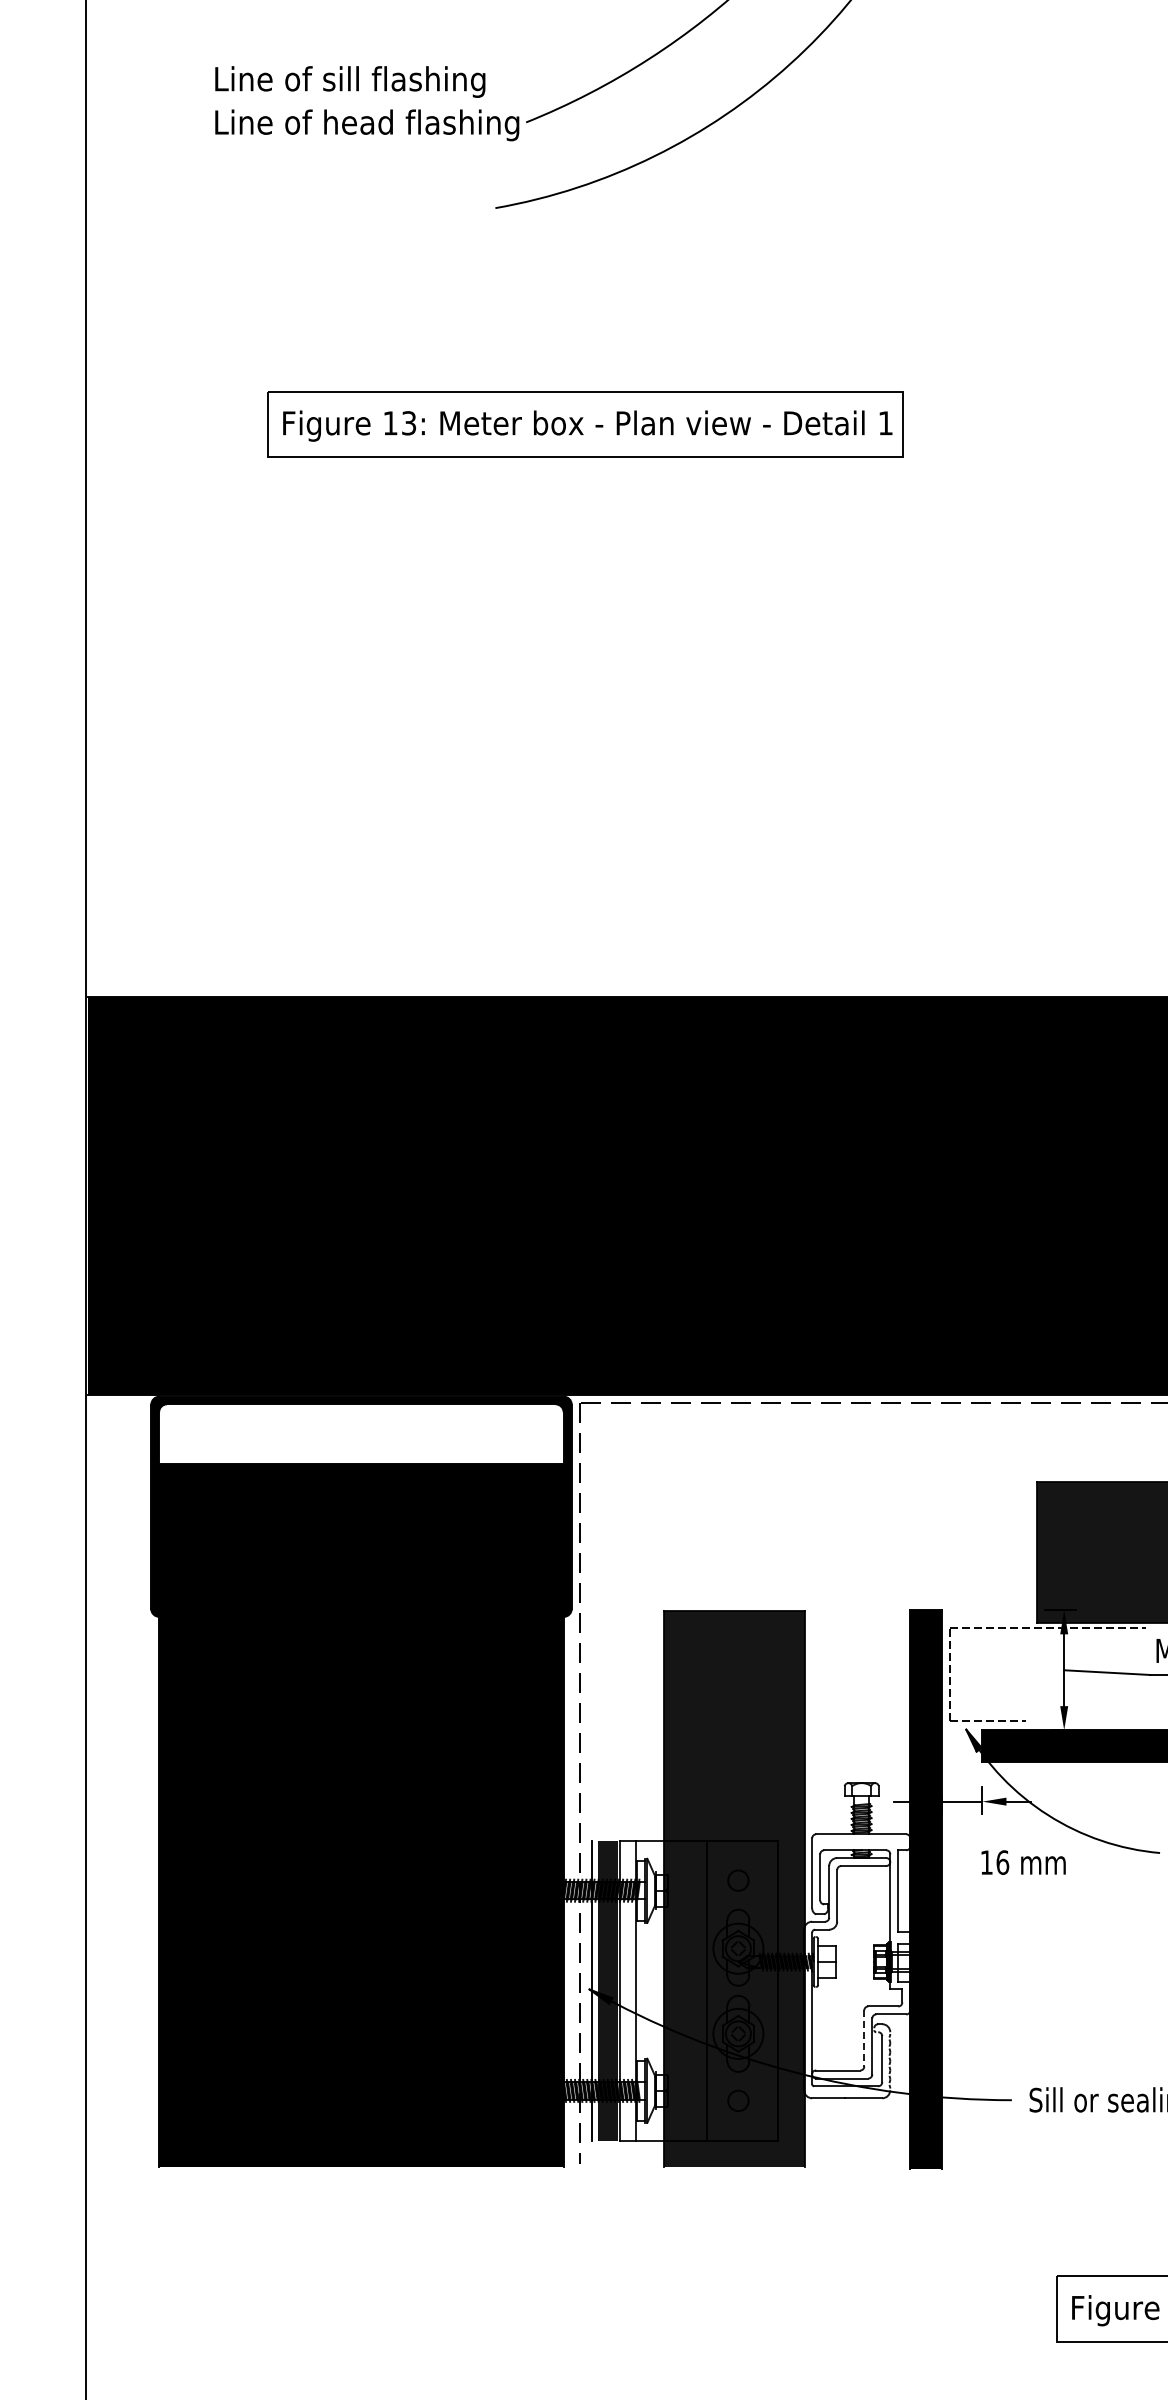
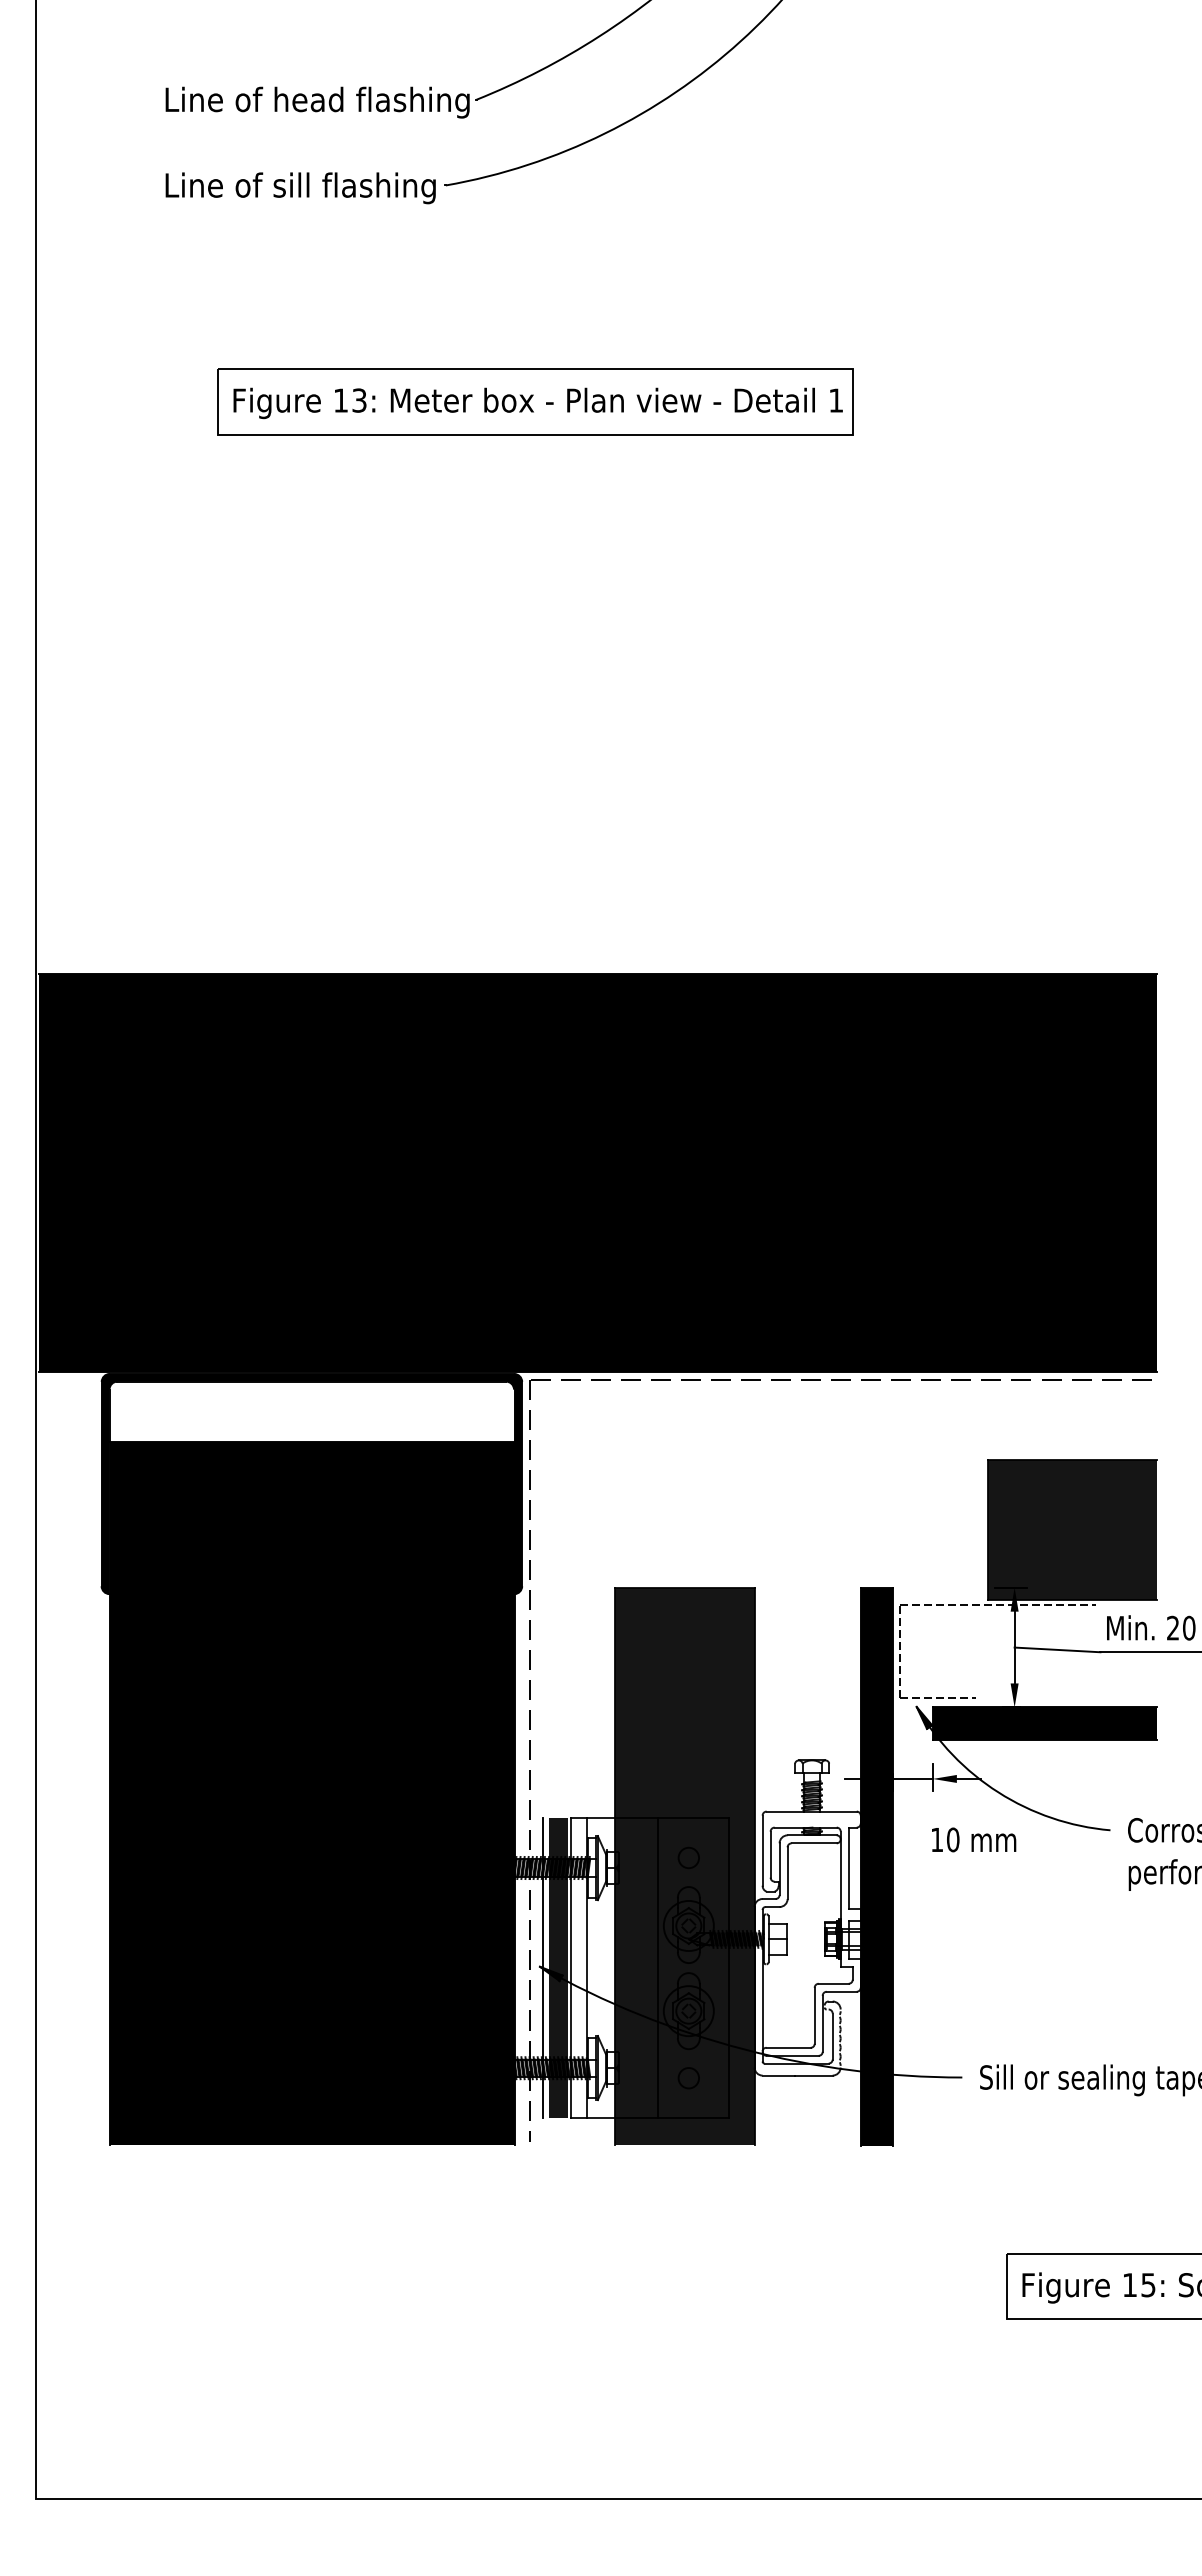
text: (350, 82) -> (300, 188), moved
text: (1003, 1862) -> (953, 1839), 16 -> 10
line: (864, 2039) -> (814, 2016), dashed -> solid

